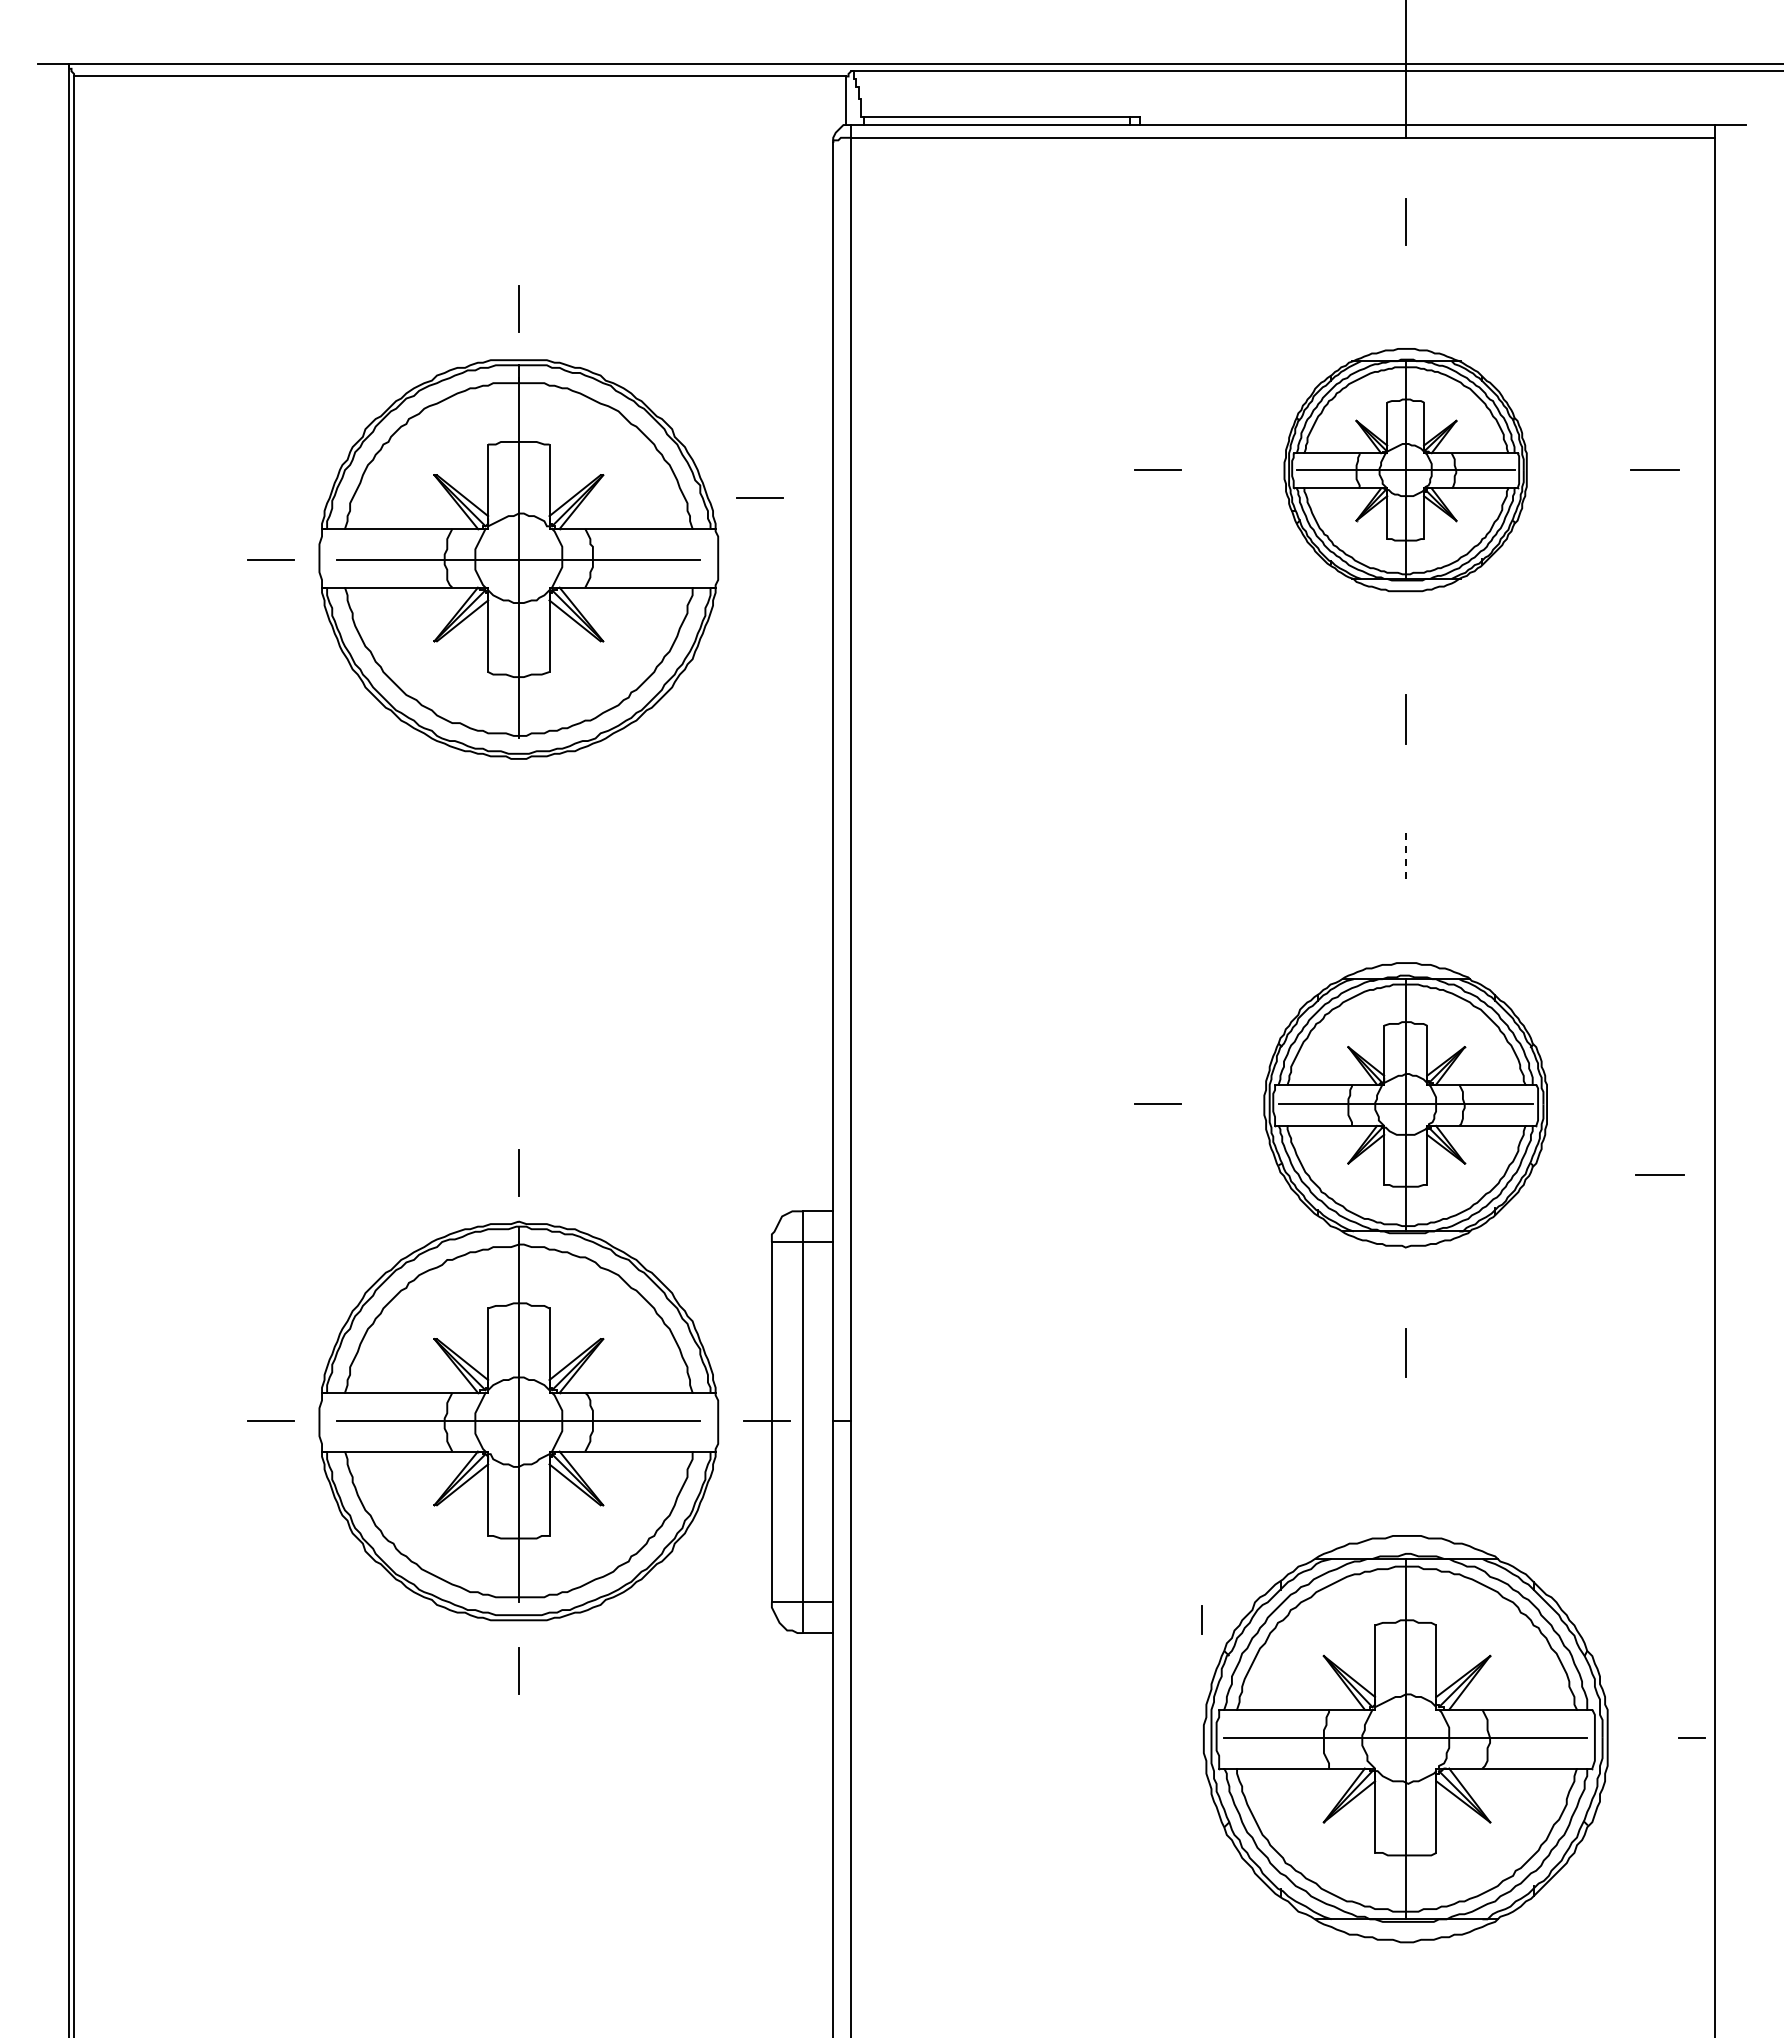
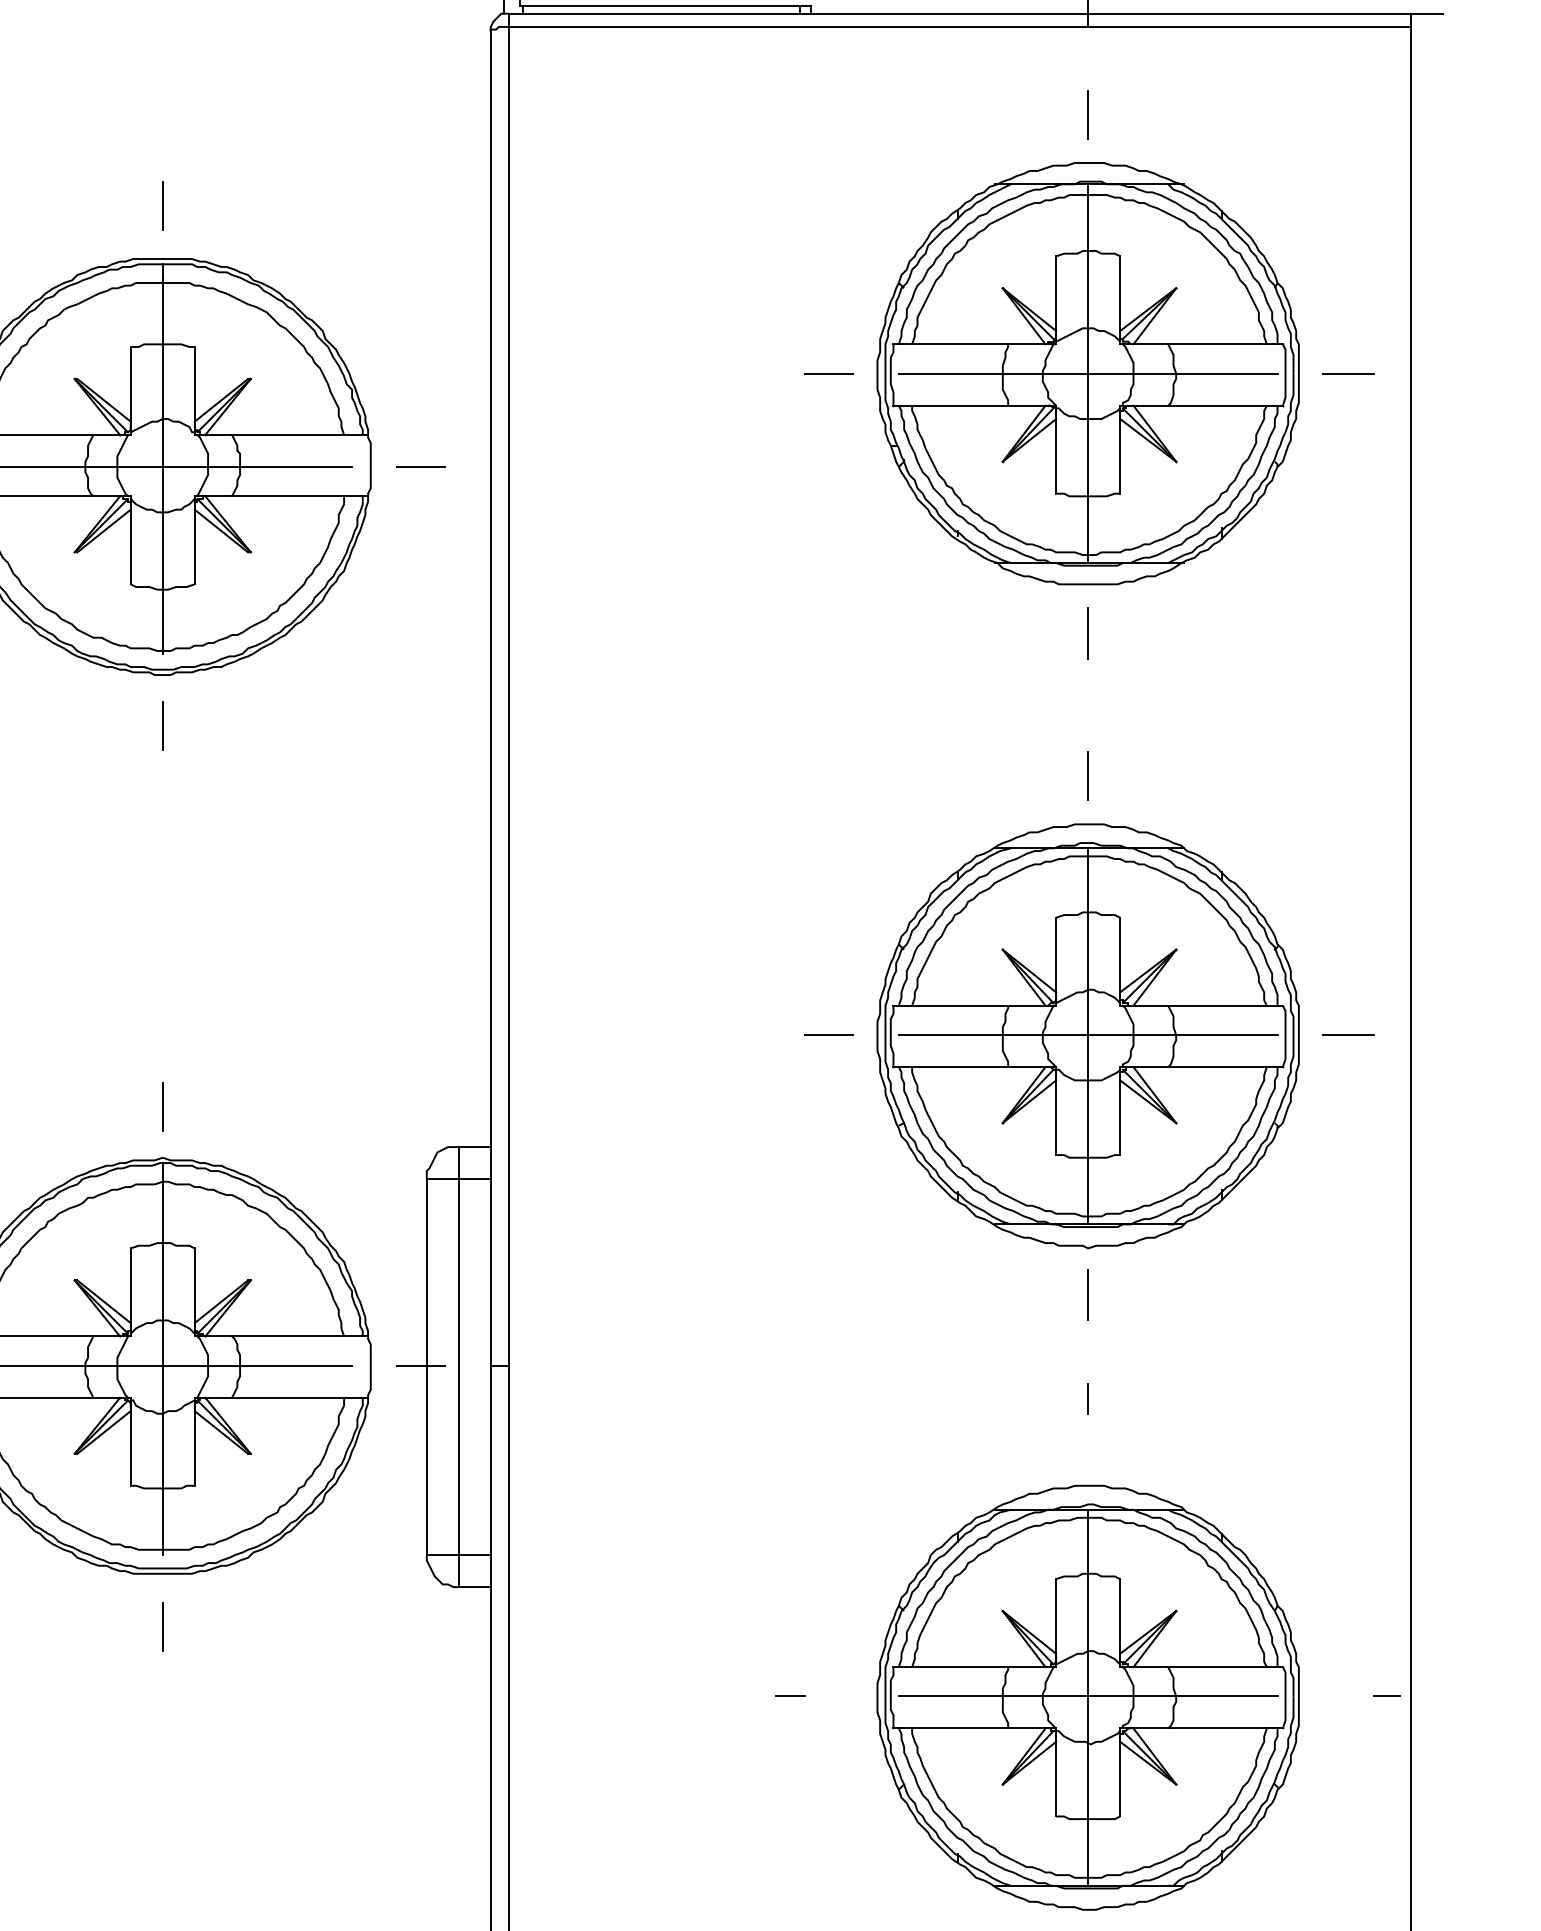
part: (1405, 469) -> (1087, 373), size x1.67
line: (759, 497) -> (421, 466), moved
line: (518, 807) -> (162, 725), added
line: (1405, 856) -> (1087, 776), dashed -> solid
part: (1405, 1105) -> (1087, 1036), size x1.43
line: (1659, 1174) -> (1347, 1034), moved
line: (1201, 1619) -> (1087, 1398), moved
line: (1120, 1737) -> (790, 1696), added

